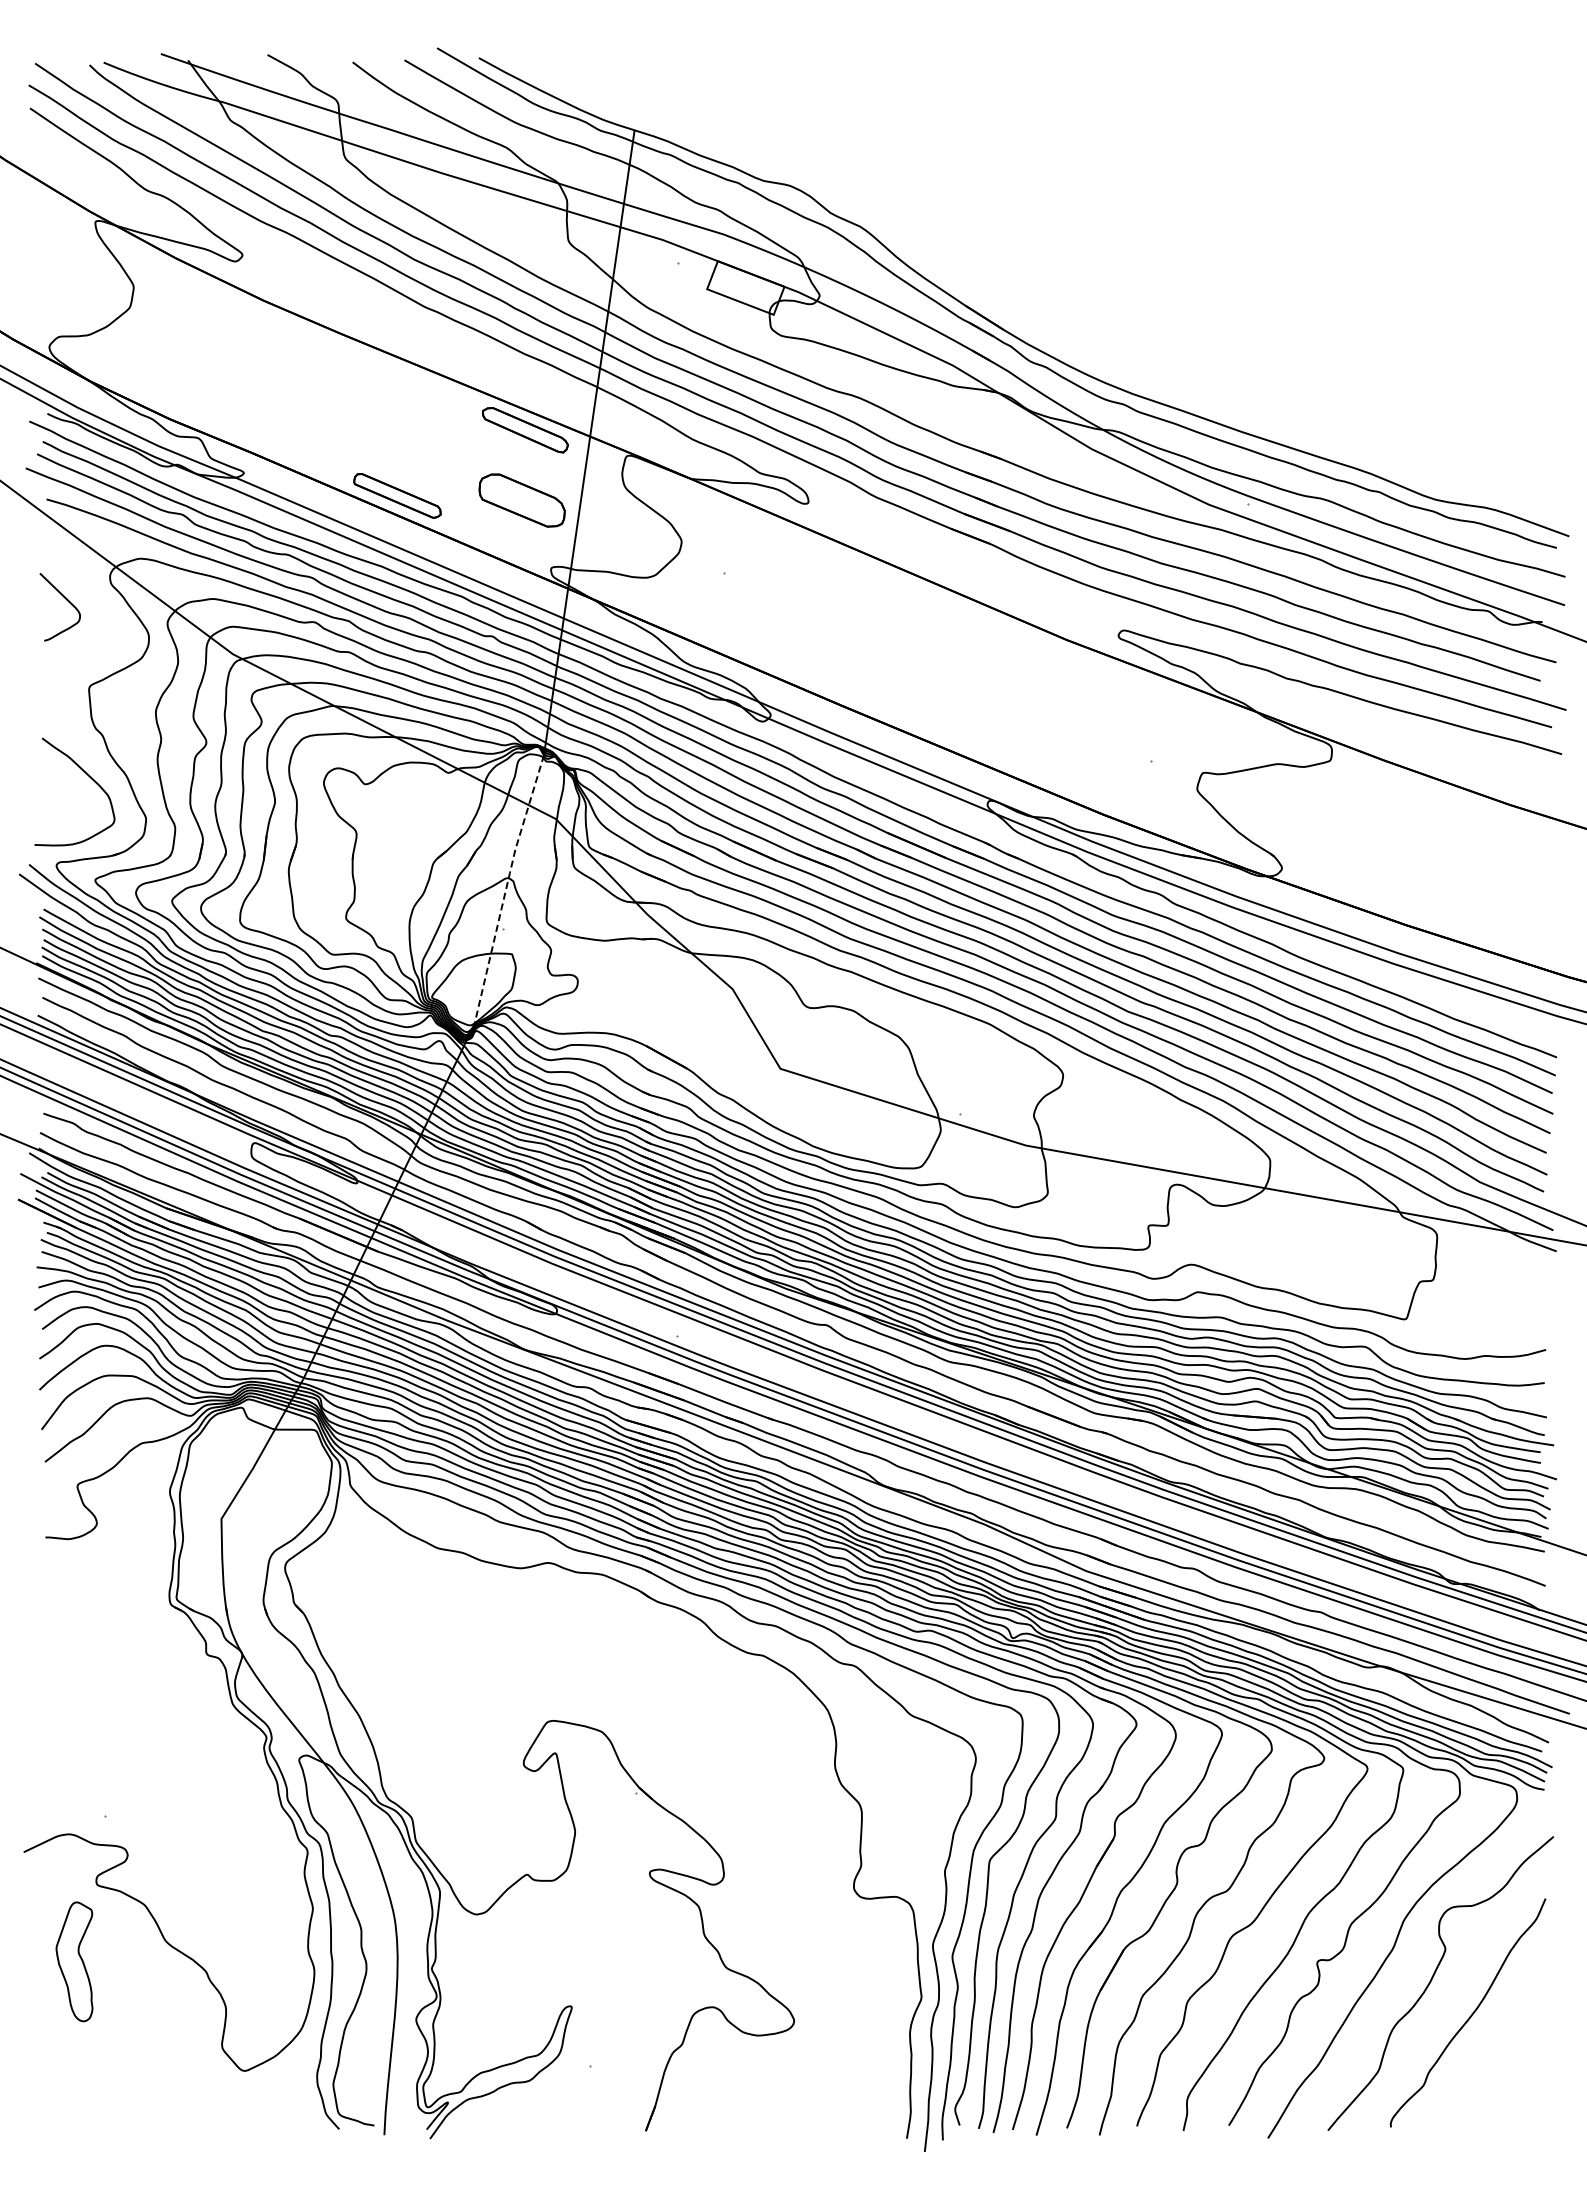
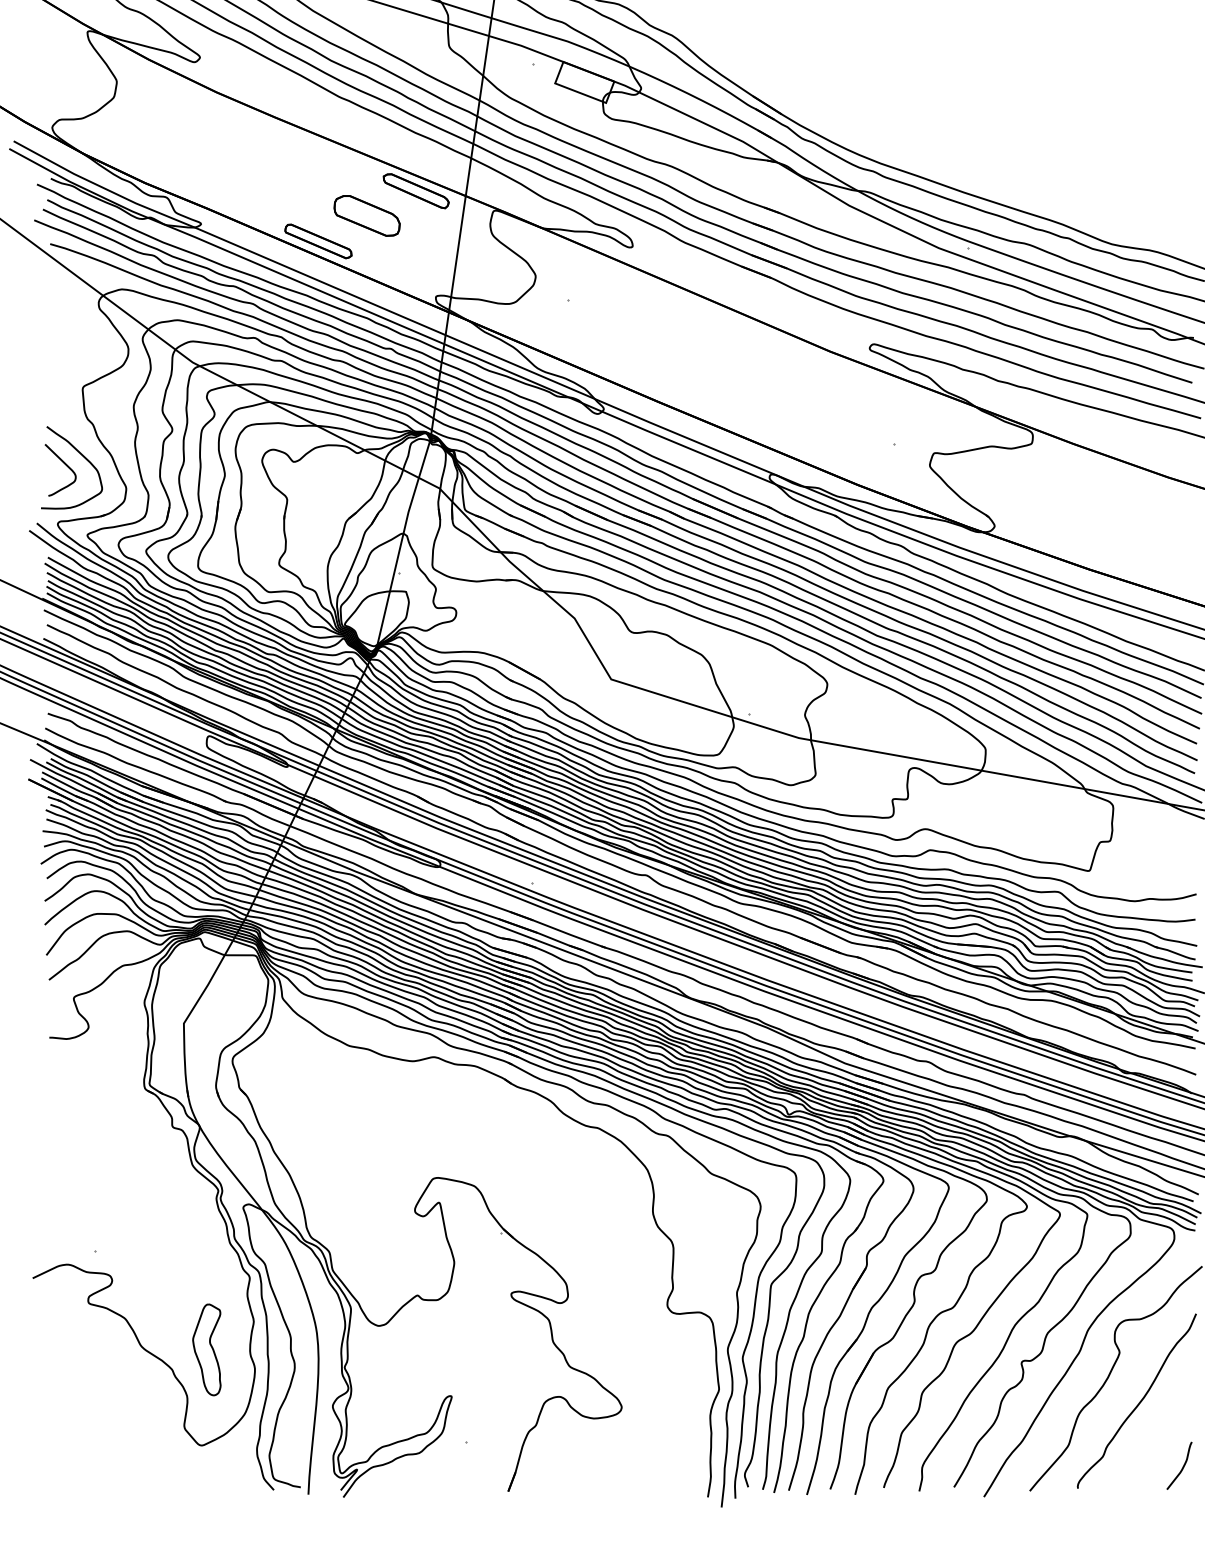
part: (521, 500) -> (366, 215), moved
curve: (66, 600) -> (65, 465), moved
line: (506, 887) -> (401, 540), dashed -> solid
part: (74, 1961) -> (206, 1349), moved
curve: (1527, 2099) -> (1182, 1467), added

